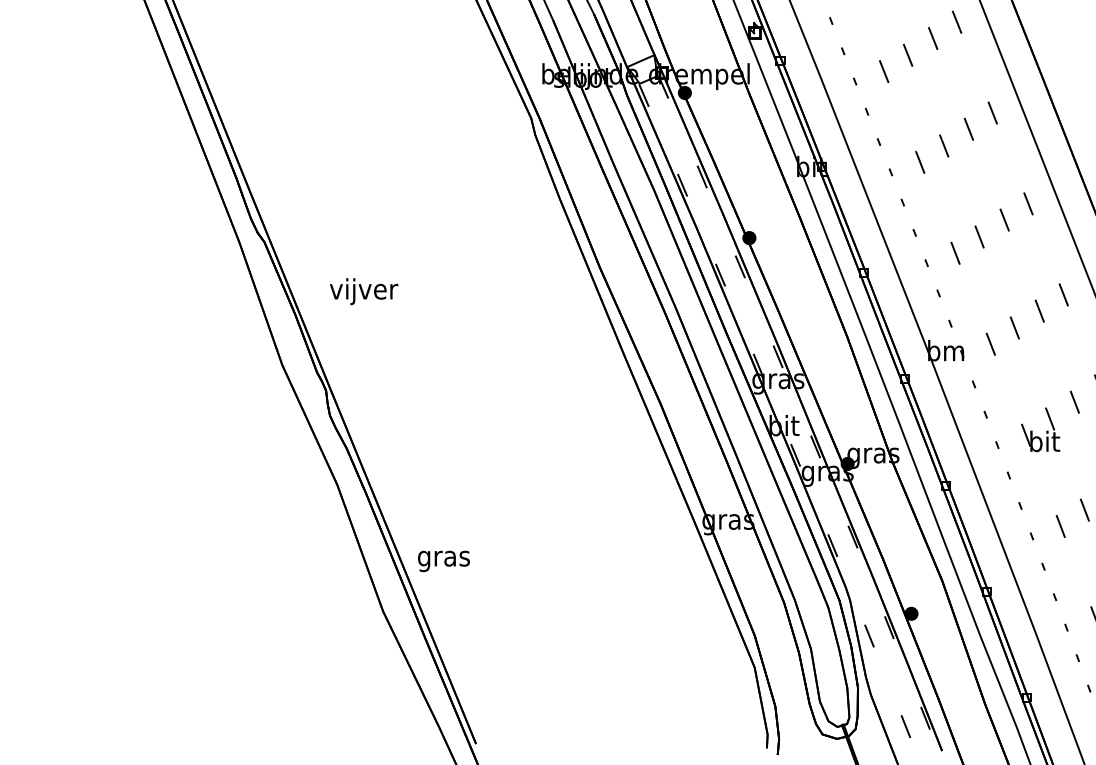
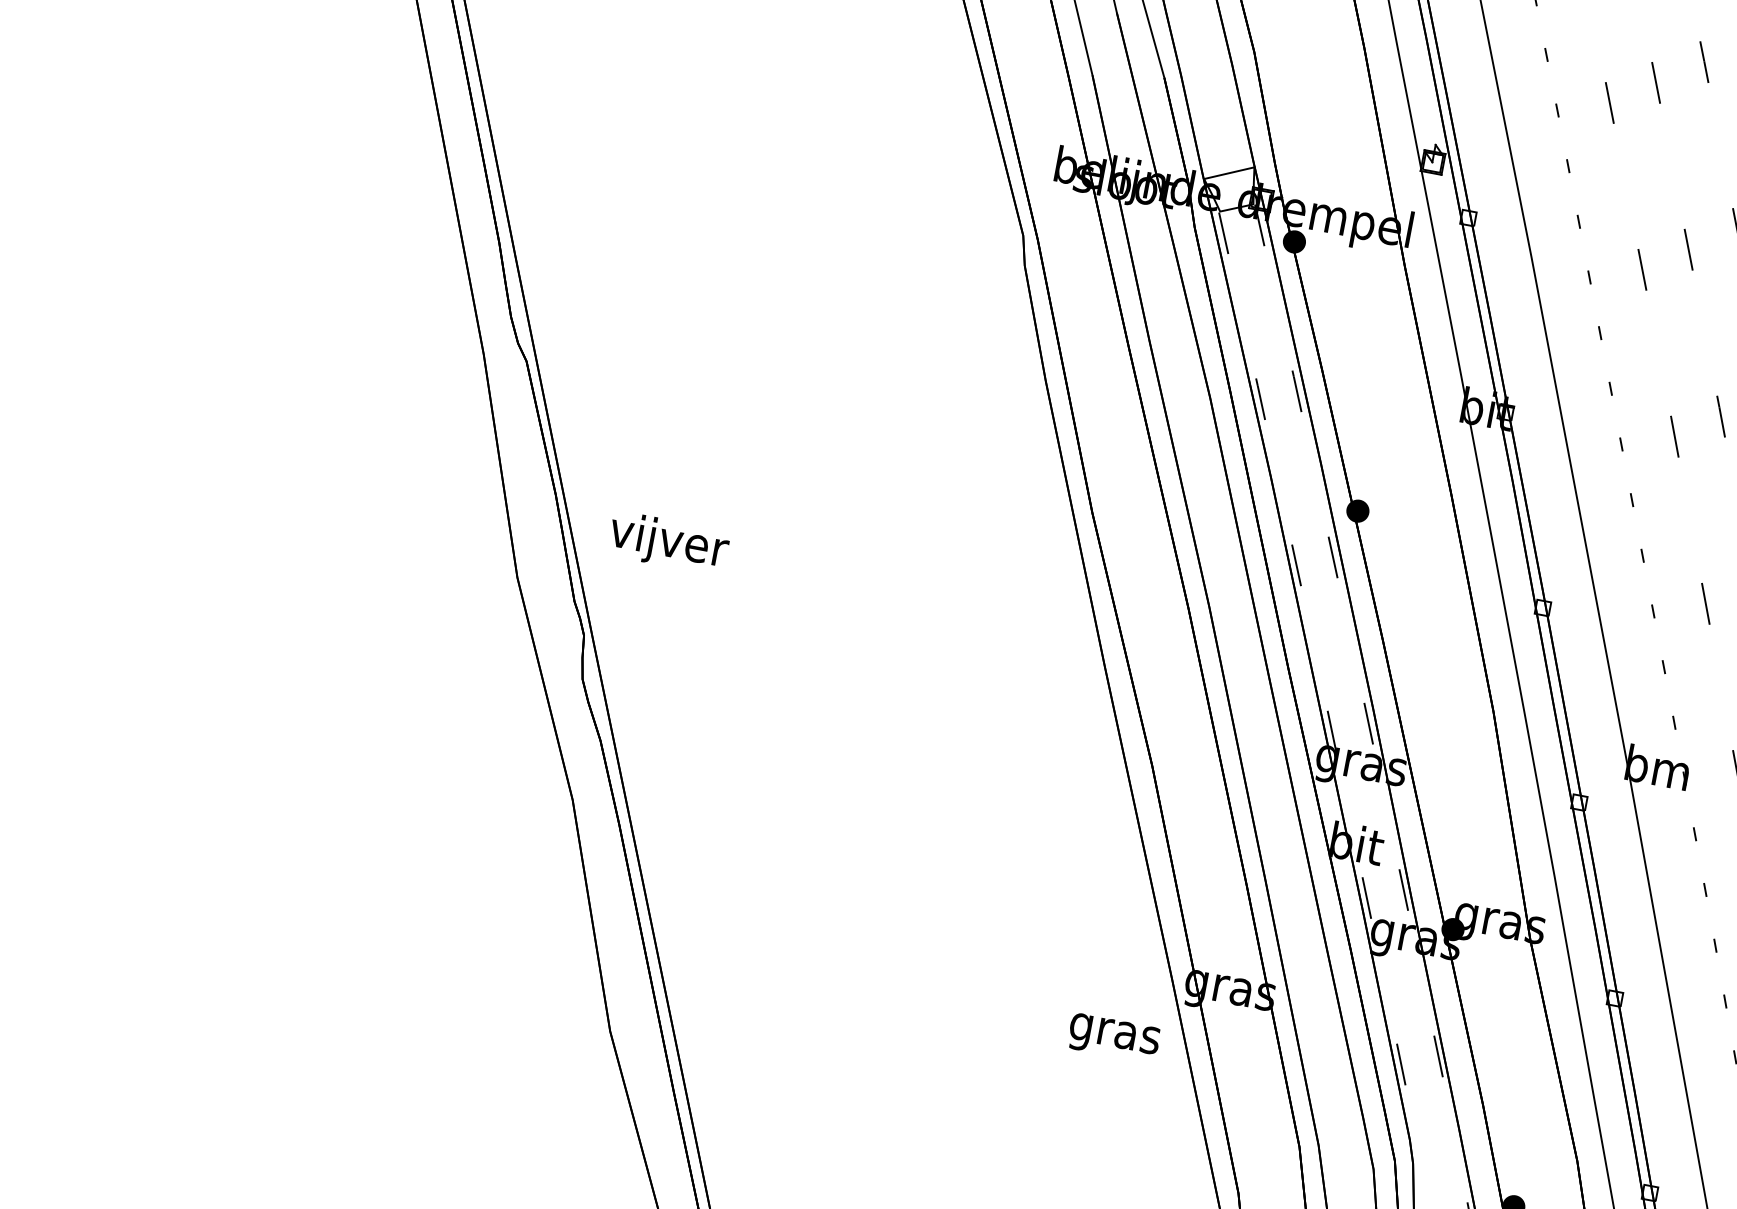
text: (364, 291) -> (669, 543), moved
text: (443, 561) -> (1113, 1038), moved

